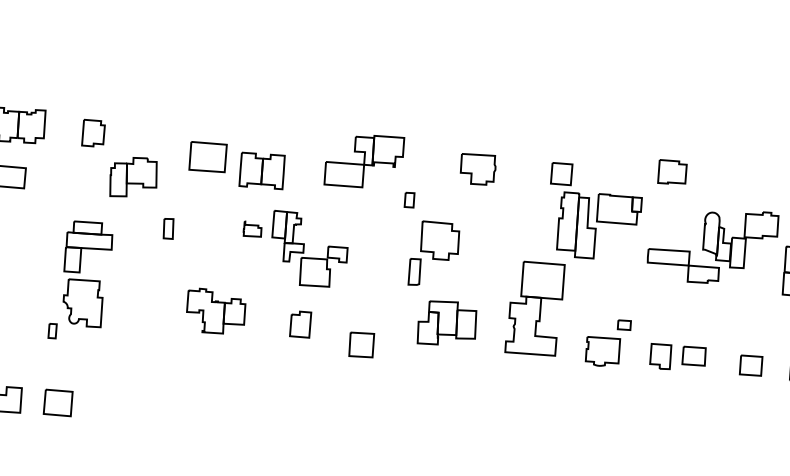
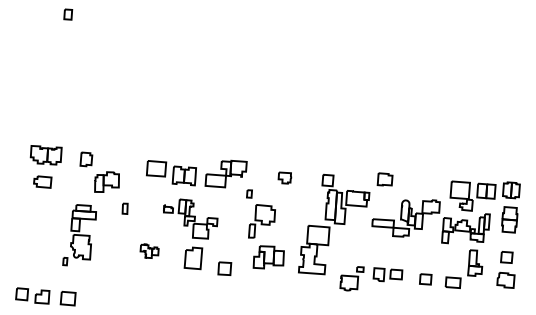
part: (237, 166) -> (171, 173), moved
part: (477, 168) -> (284, 177), size x0.7
part: (215, 309) -> (149, 250), size x0.6
part: (299, 323) -> (192, 257), size x1.6
part: (607, 342) -> (351, 278), moved

